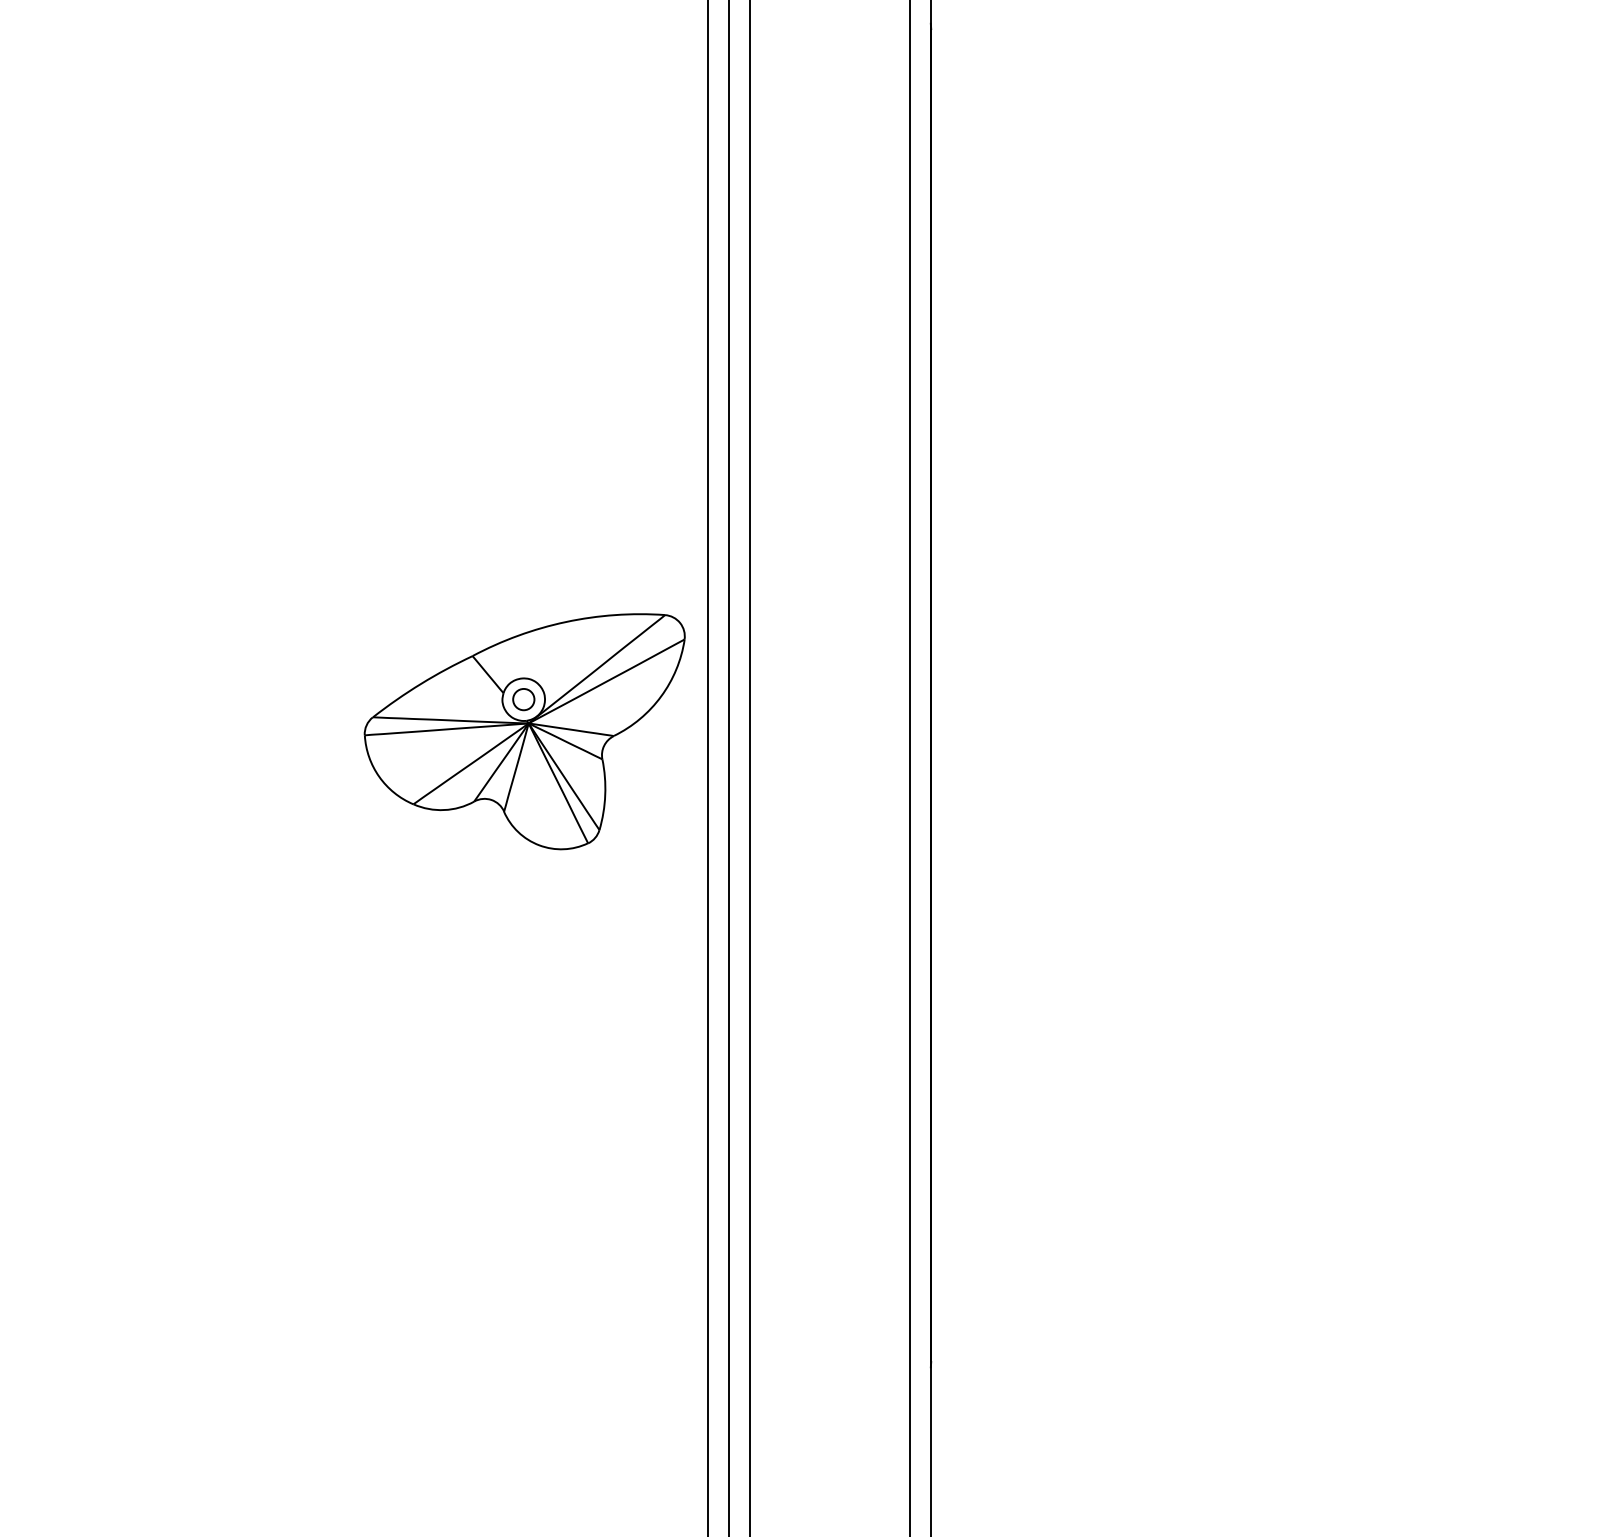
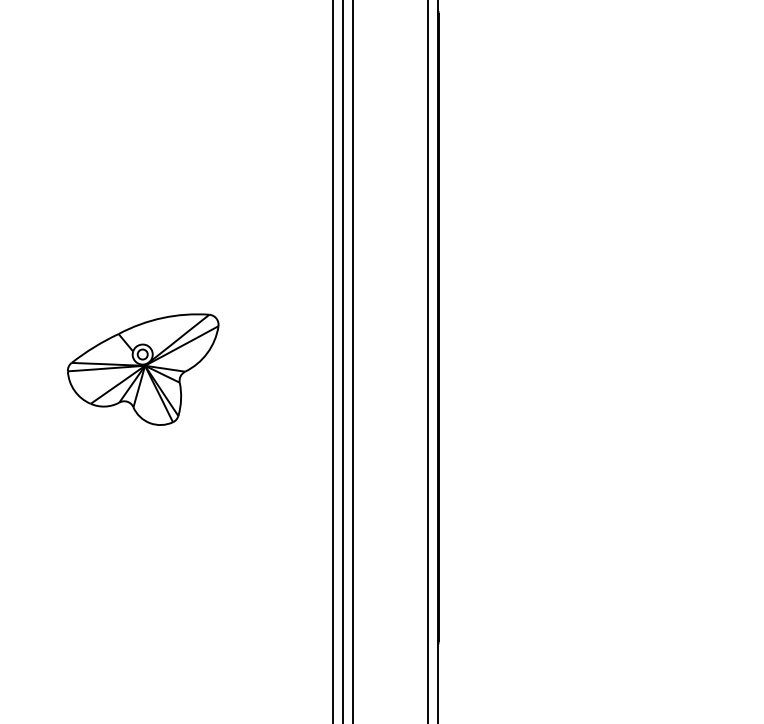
part: (525, 731) -> (143, 369), moved

